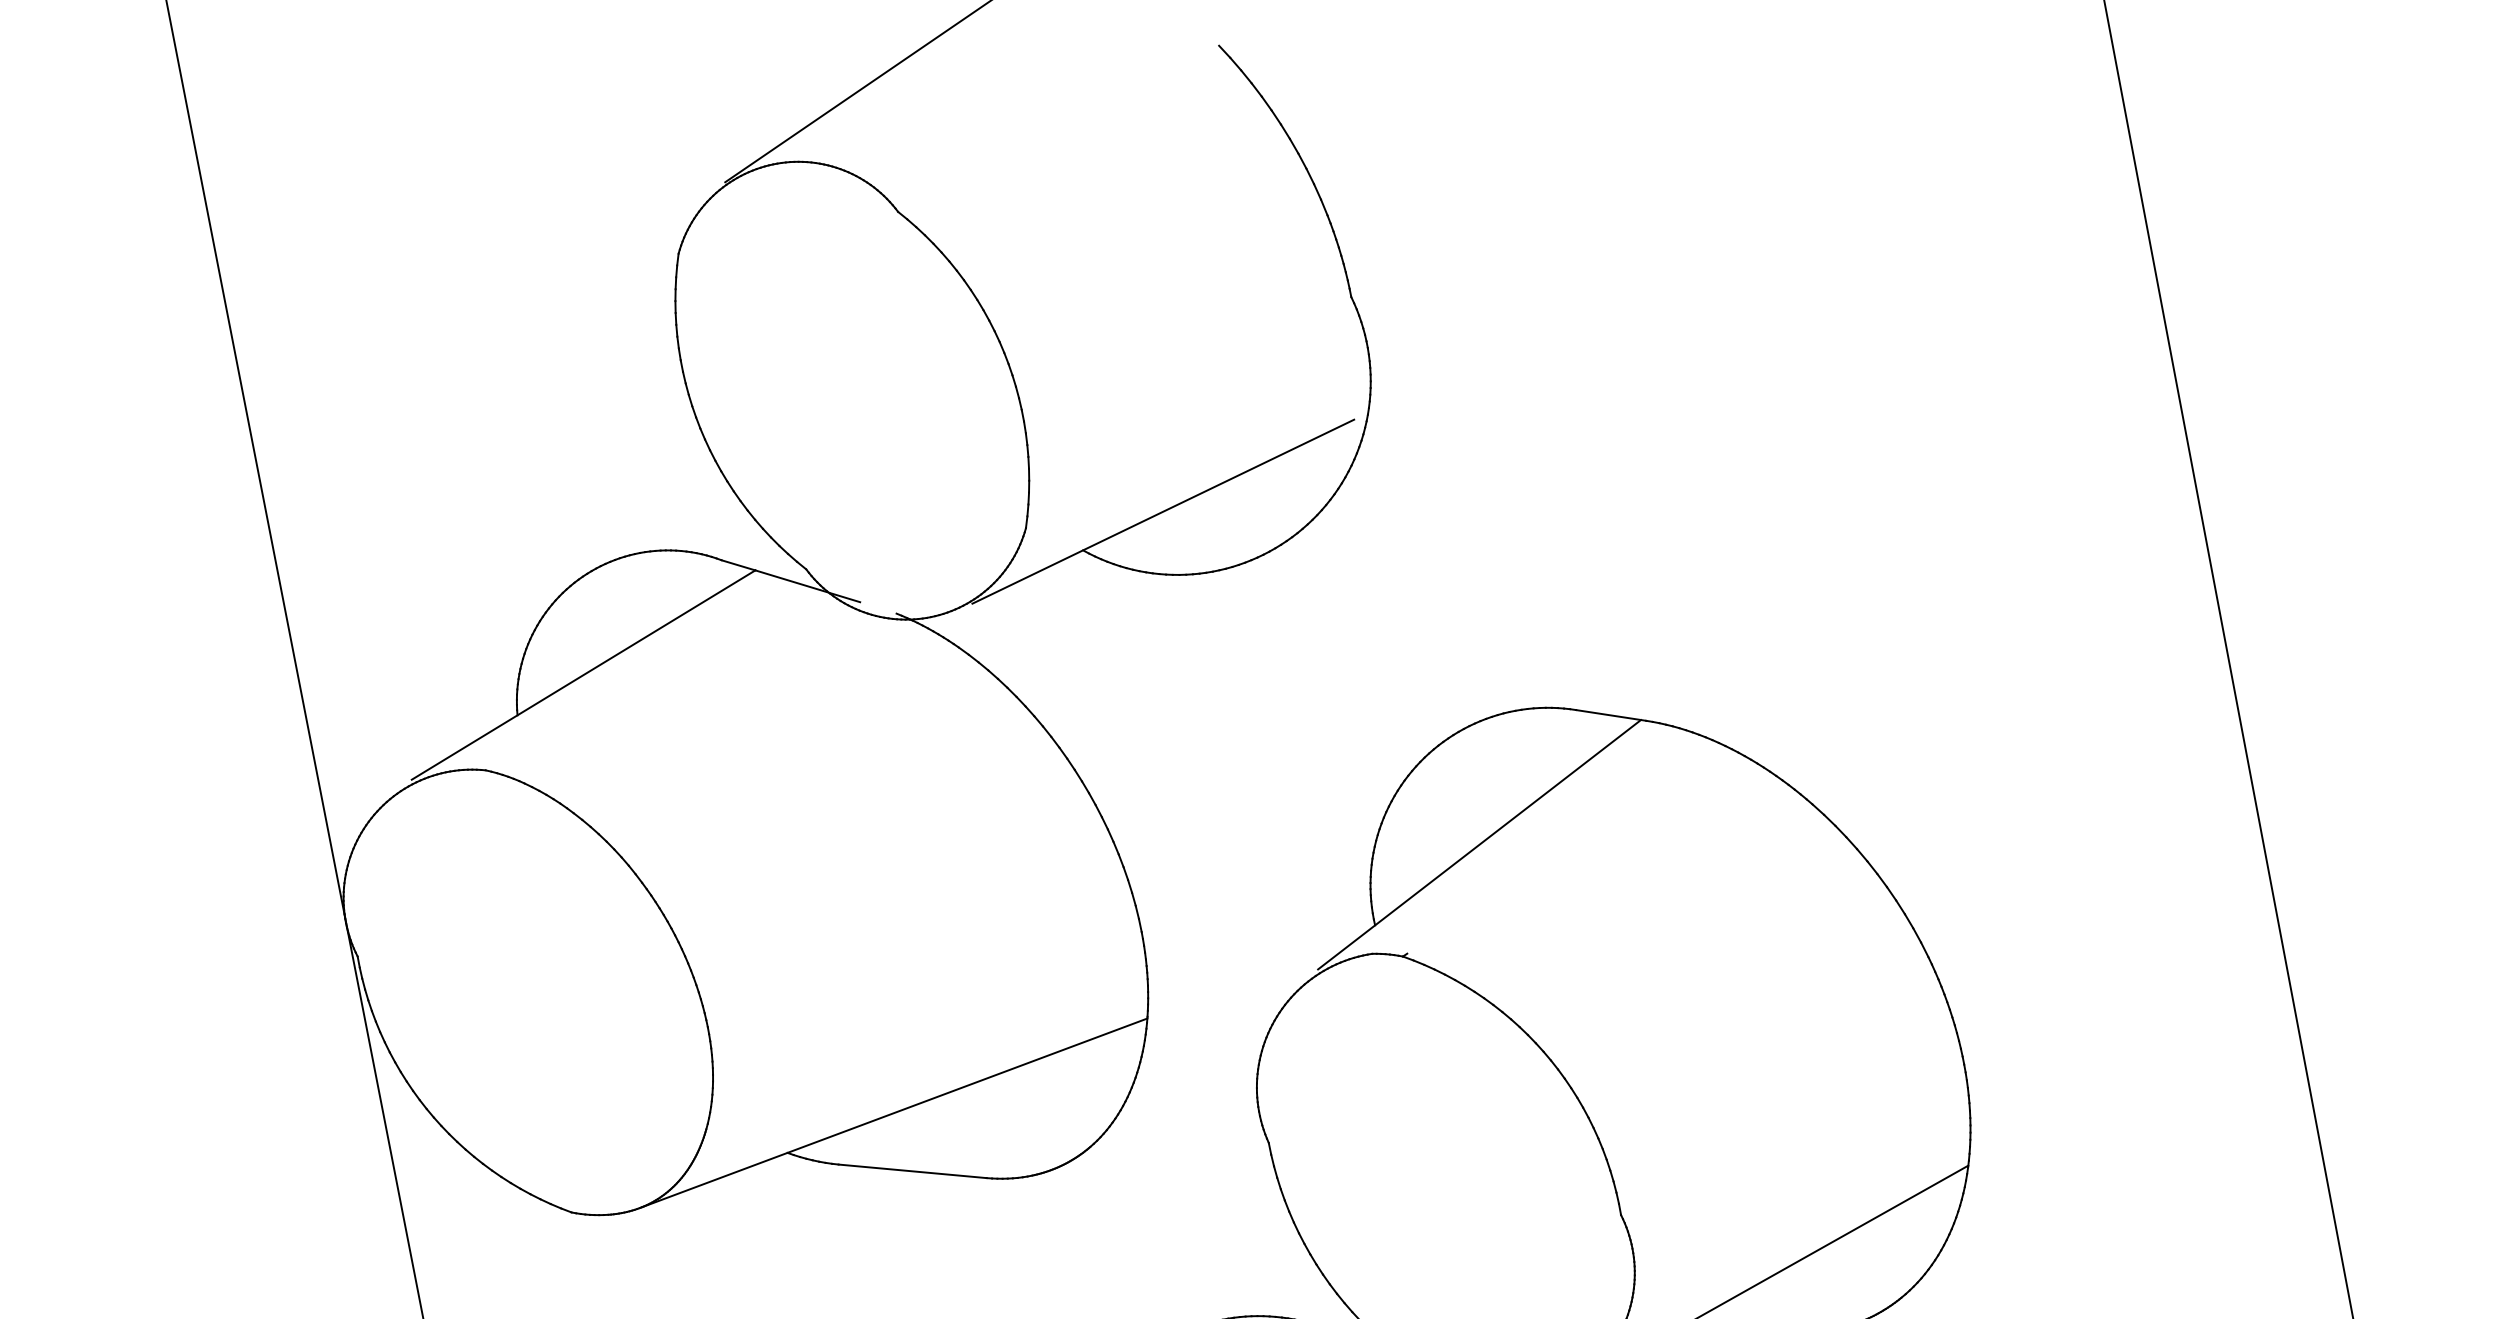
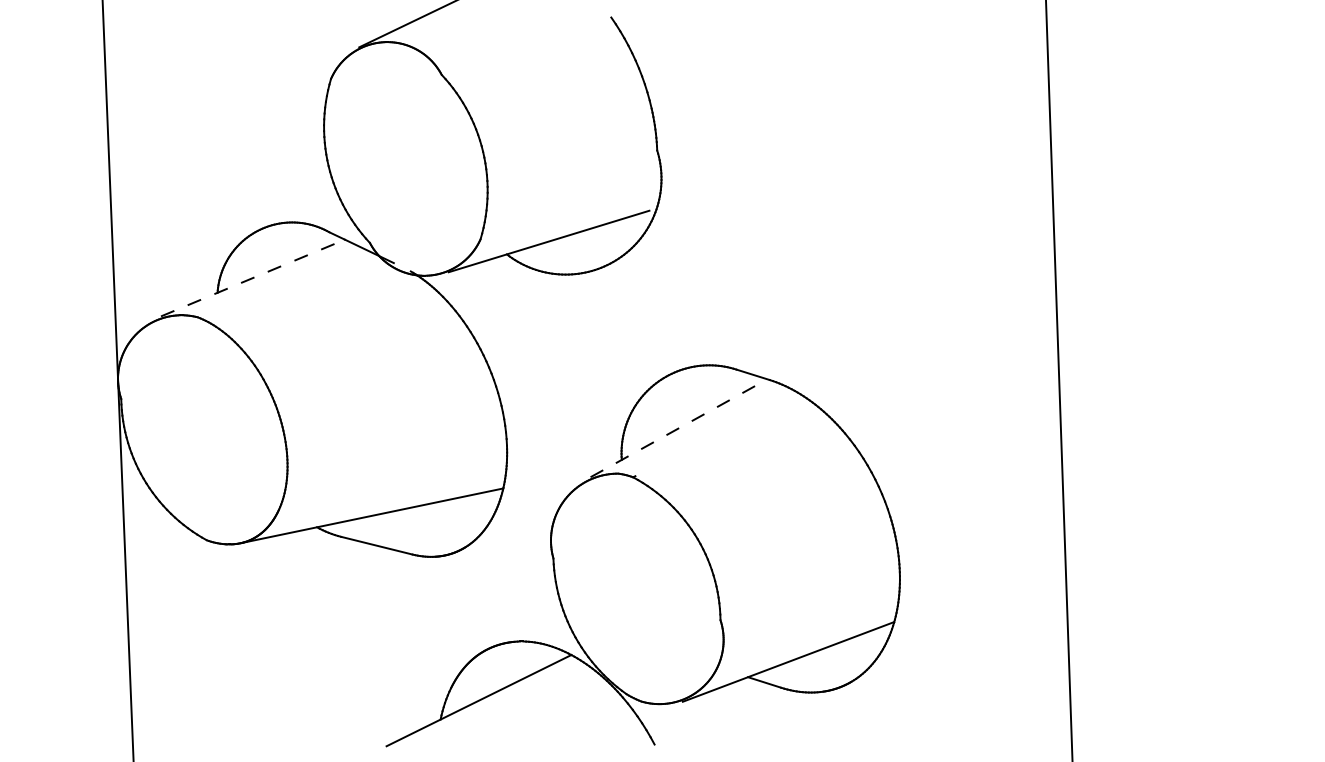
line: (582, 676) -> (252, 278), solid -> dashed
line: (1480, 845) -> (679, 428), solid -> dashed

